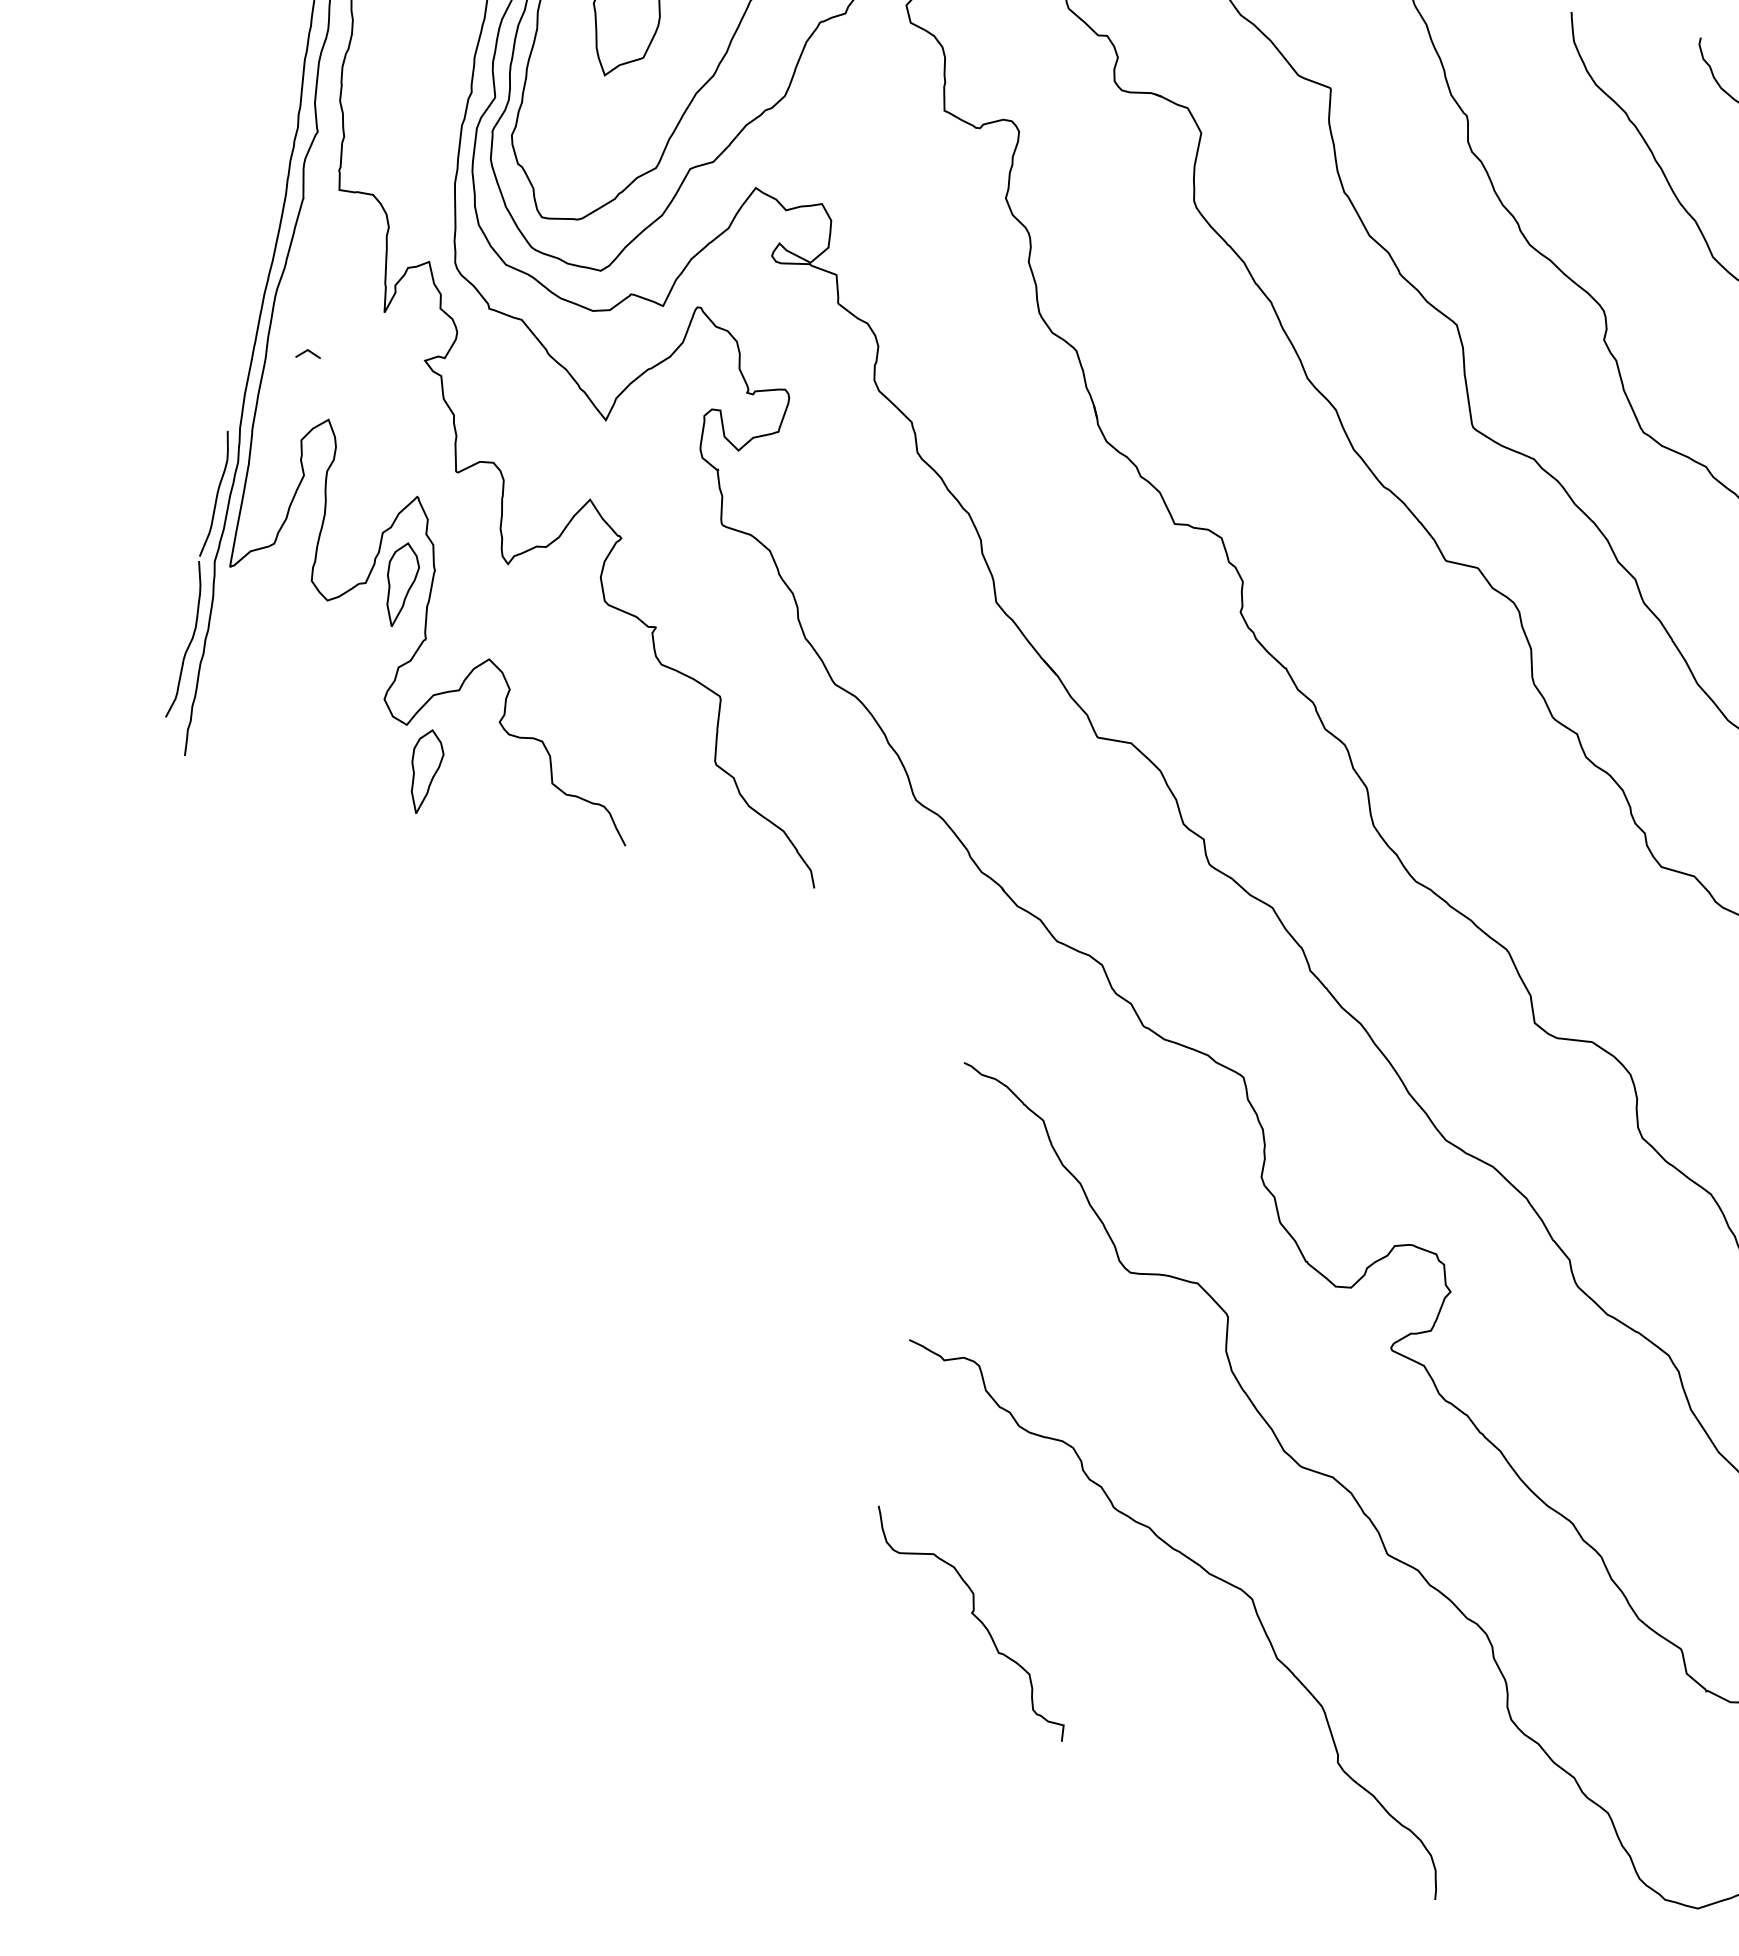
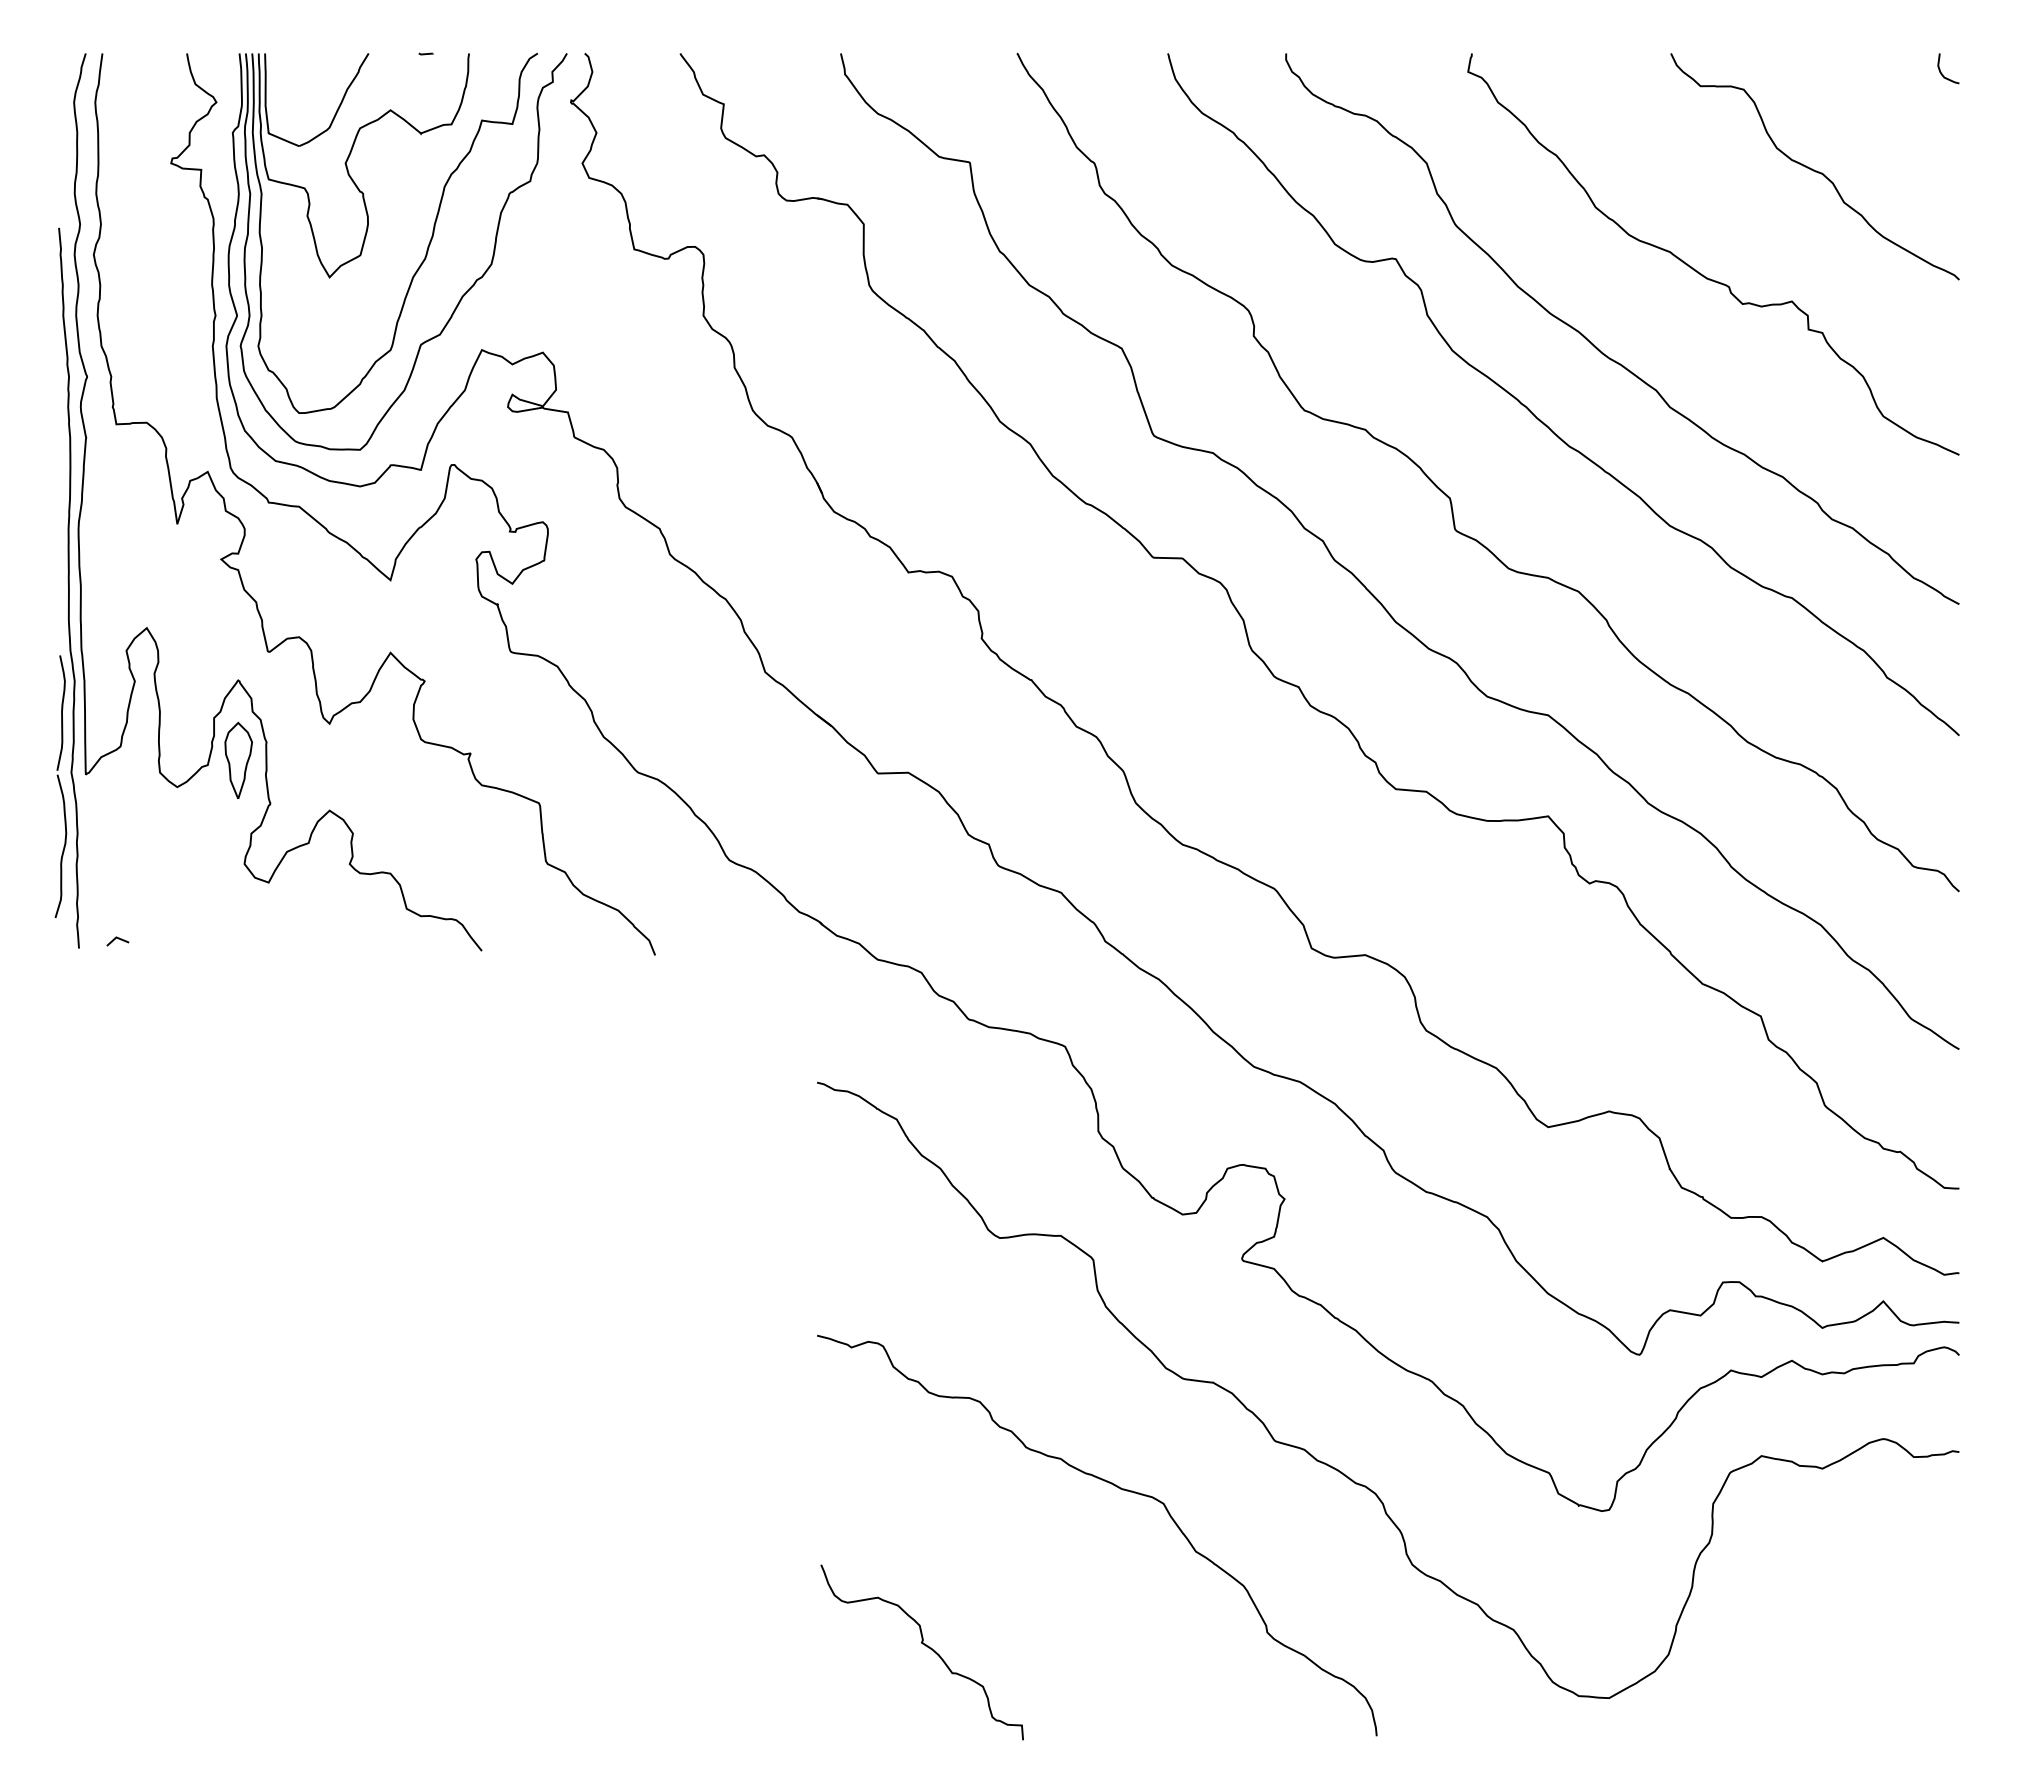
line: (309, 352) -> (118, 939), moved
part: (424, 770) -> (292, 919), removed
curve: (975, 1617) -> (925, 1646), moved

